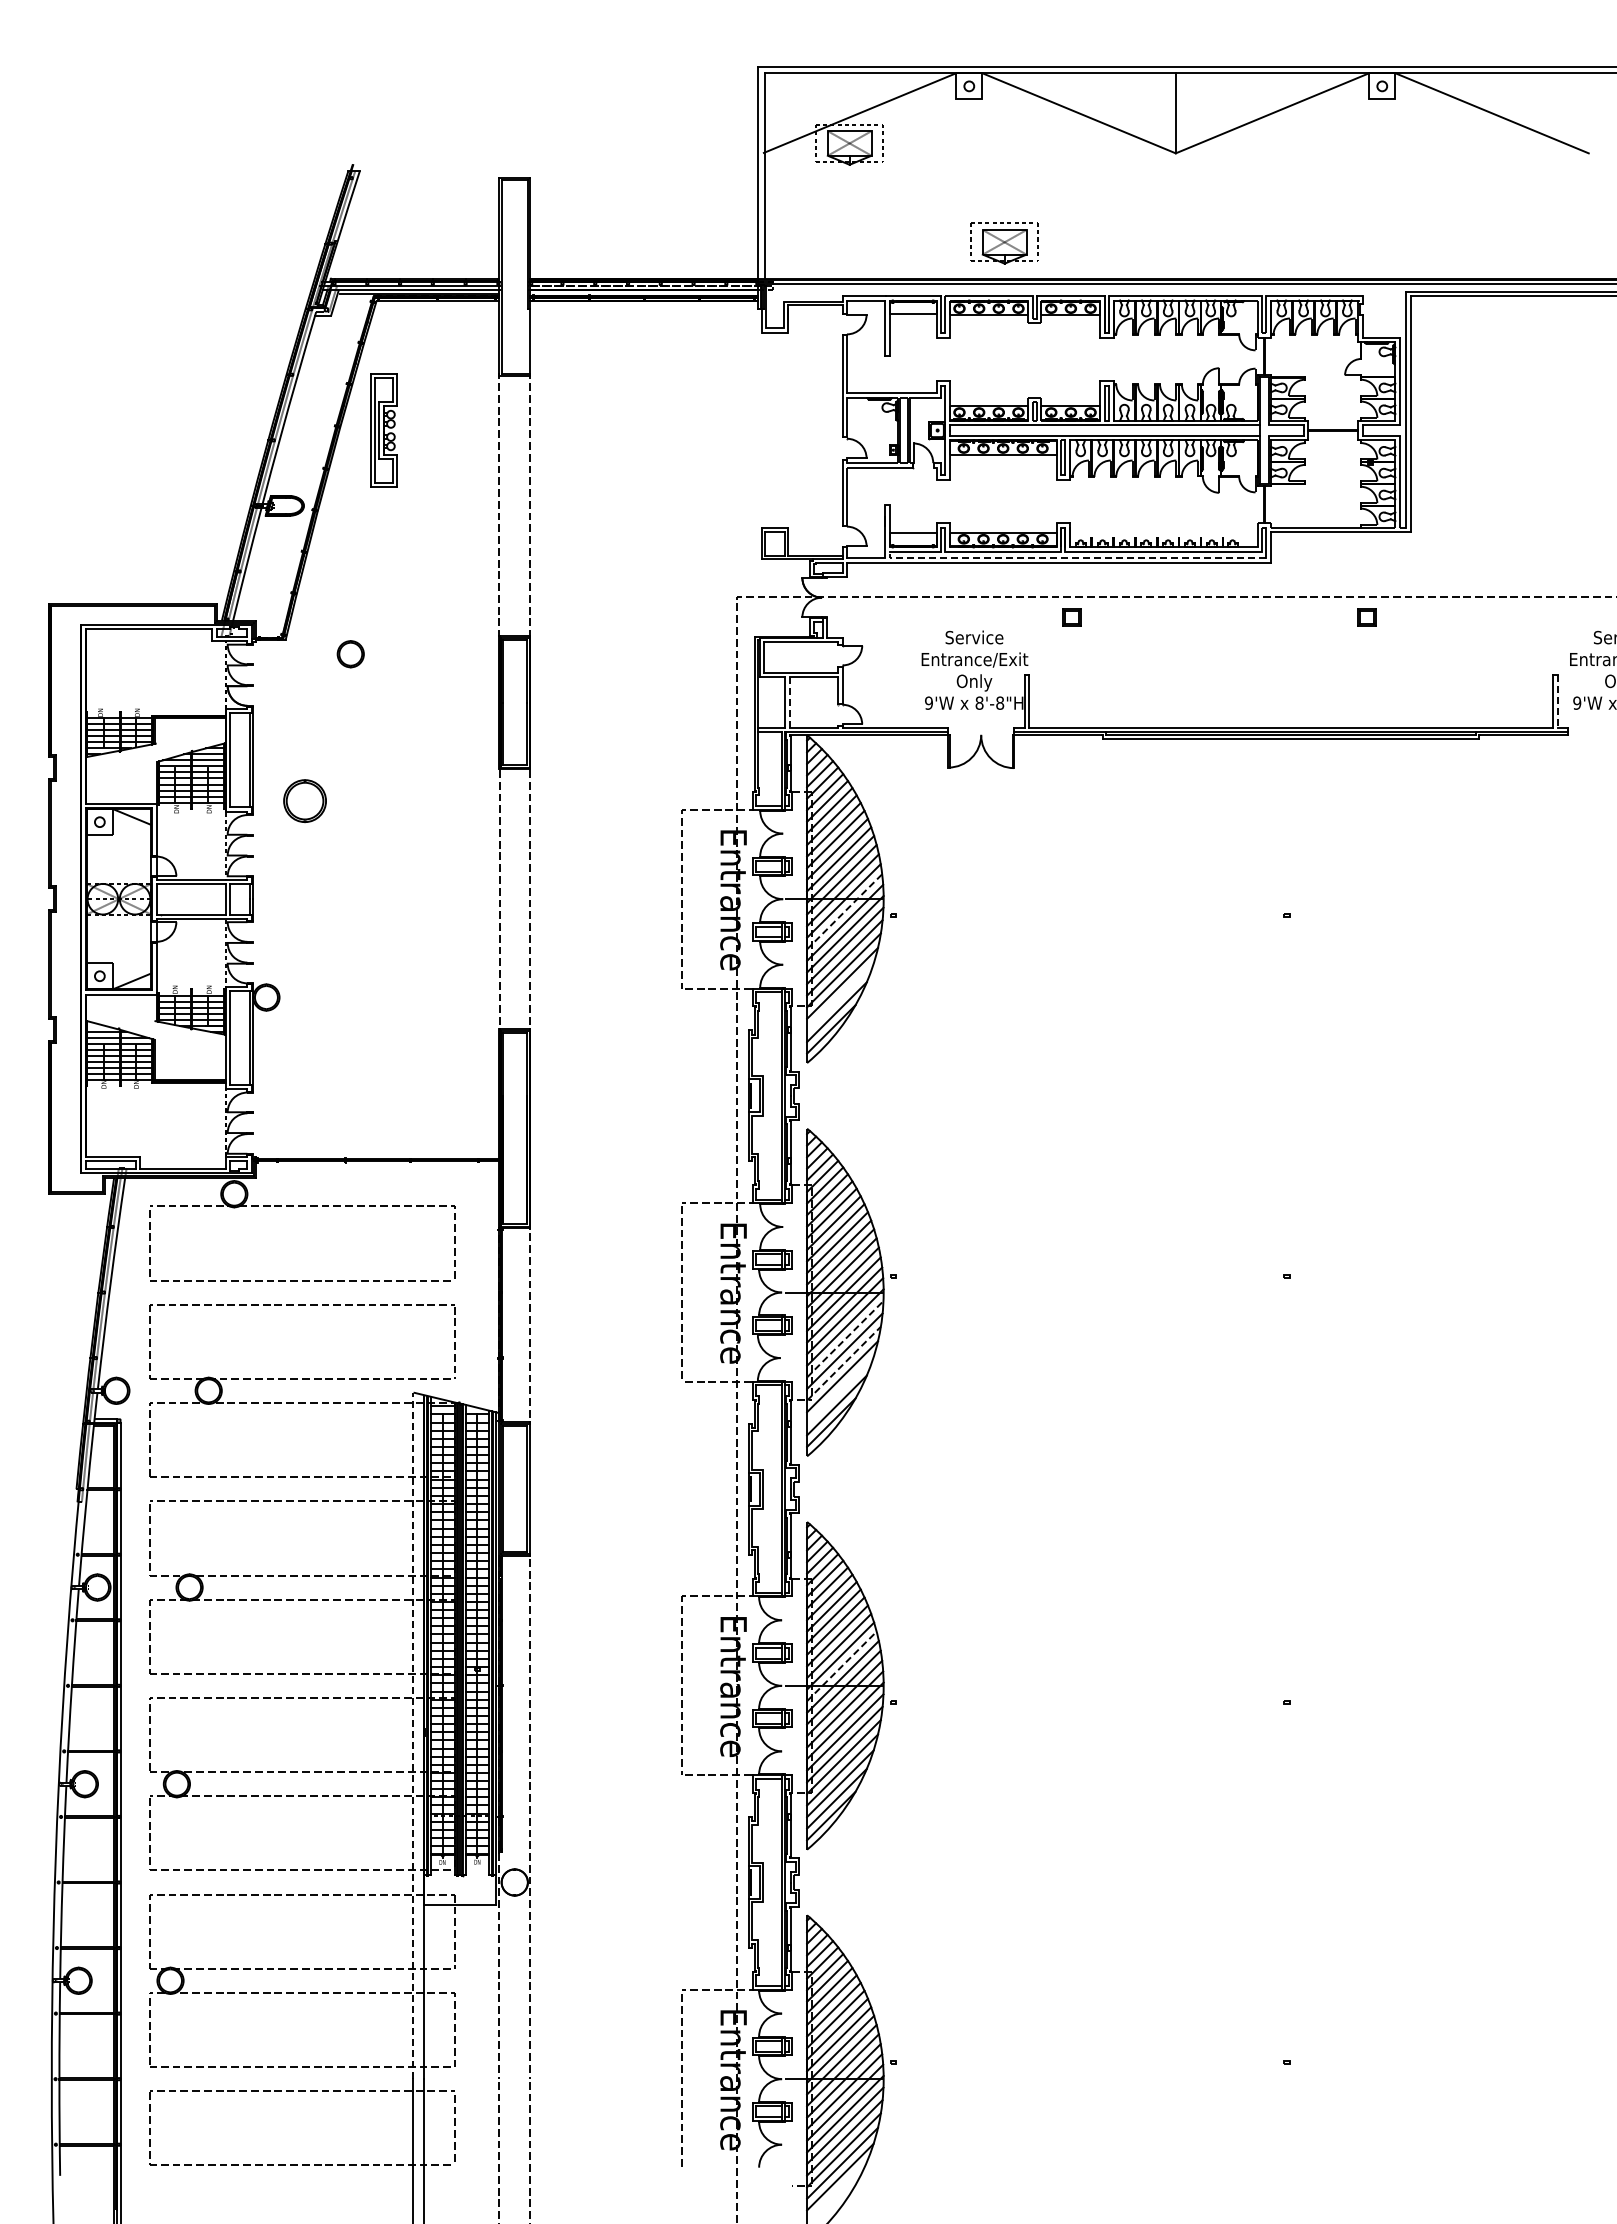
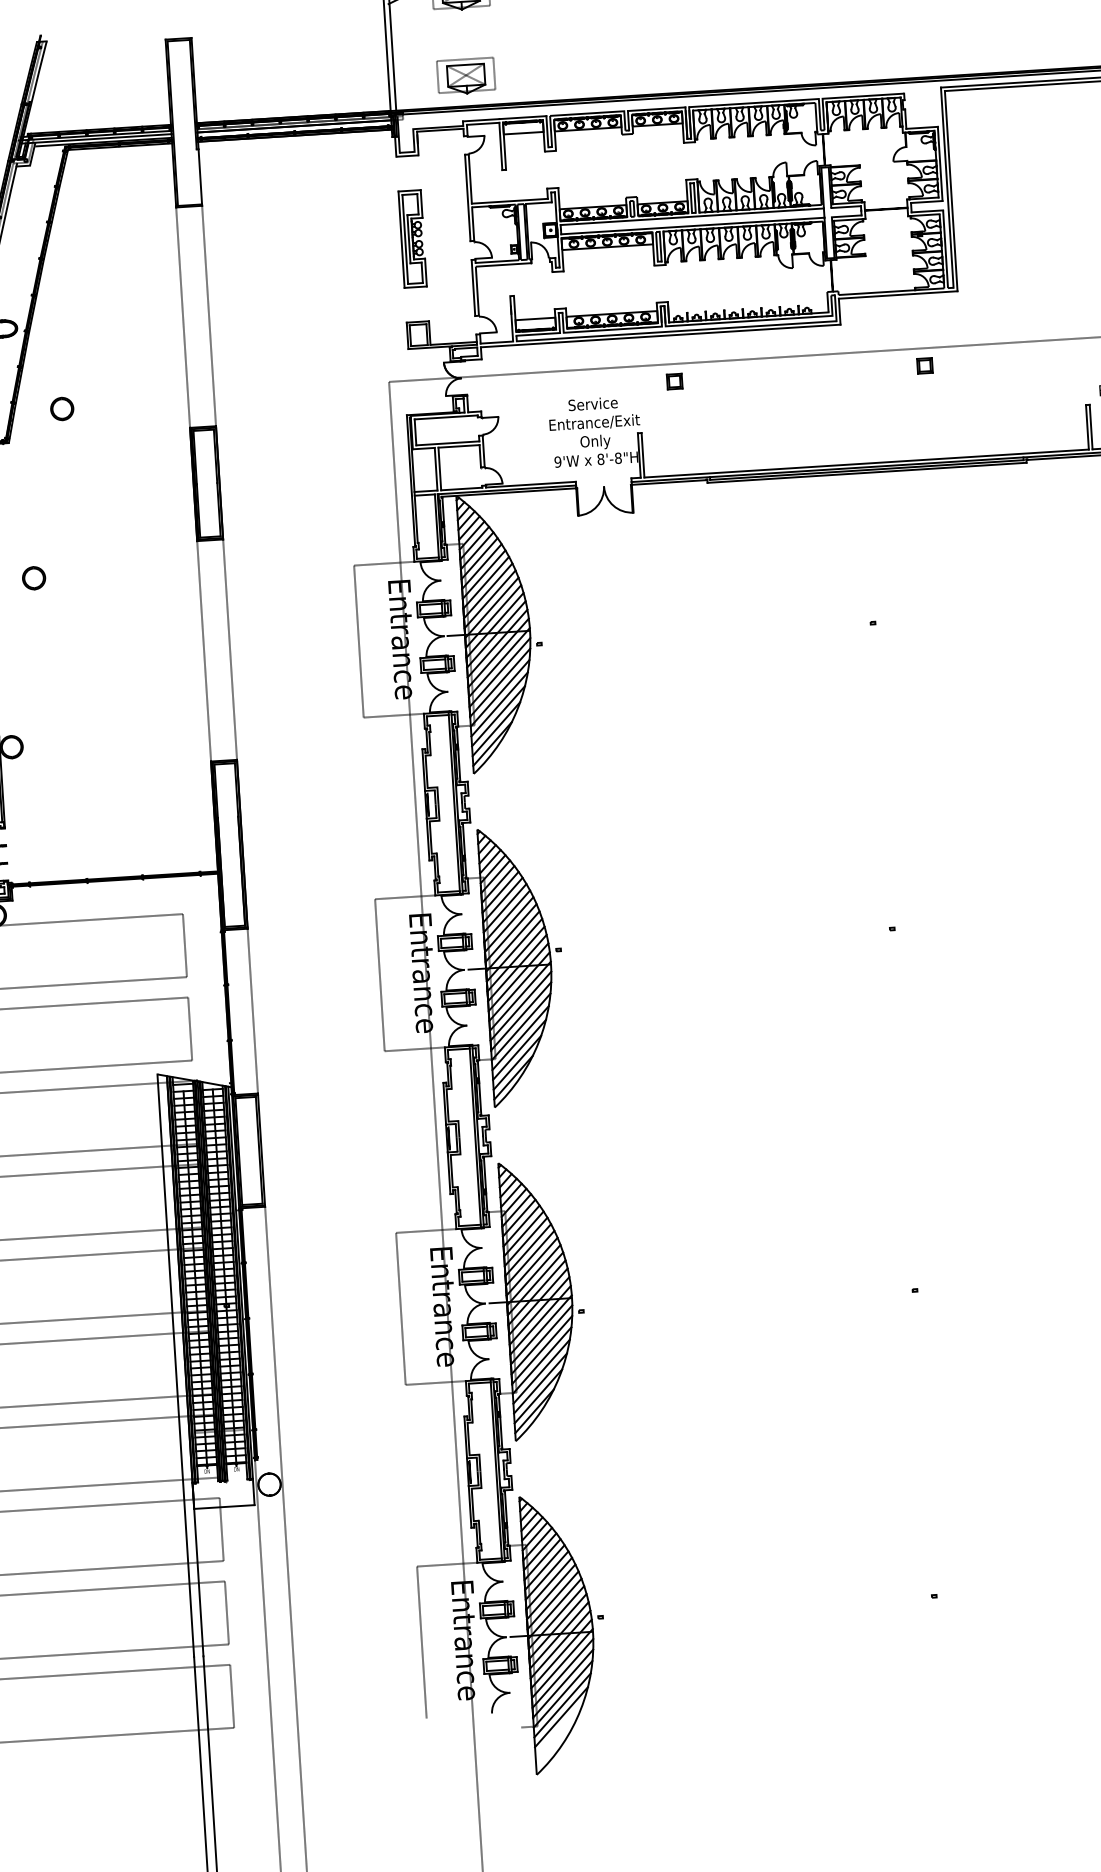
part: (1004, 243) -> (466, 76), moved
part: (383, 430) -> (412, 239), moved
line: (1073, 558) -> (672, 331), dashed -> solid
part: (350, 654) -> (62, 409), moved
line: (1557, 701) -> (1091, 427), dashed -> solid
line: (789, 702) -> (439, 468), dashed -> solid
part: (305, 800) -> (34, 577), size x0.62
line: (845, 911) -> (498, 643), dashed -> solid
line: (840, 996) -> (498, 715), added
line: (845, 1338) -> (521, 1005), dashed -> solid
line: (844, 1363) -> (521, 1026), dashed -> solid
line: (840, 1390) -> (519, 1049), added
line: (842, 1666) -> (536, 1283), dashed -> solid
line: (413, 1735) -> (175, 1365), dashed -> solid

